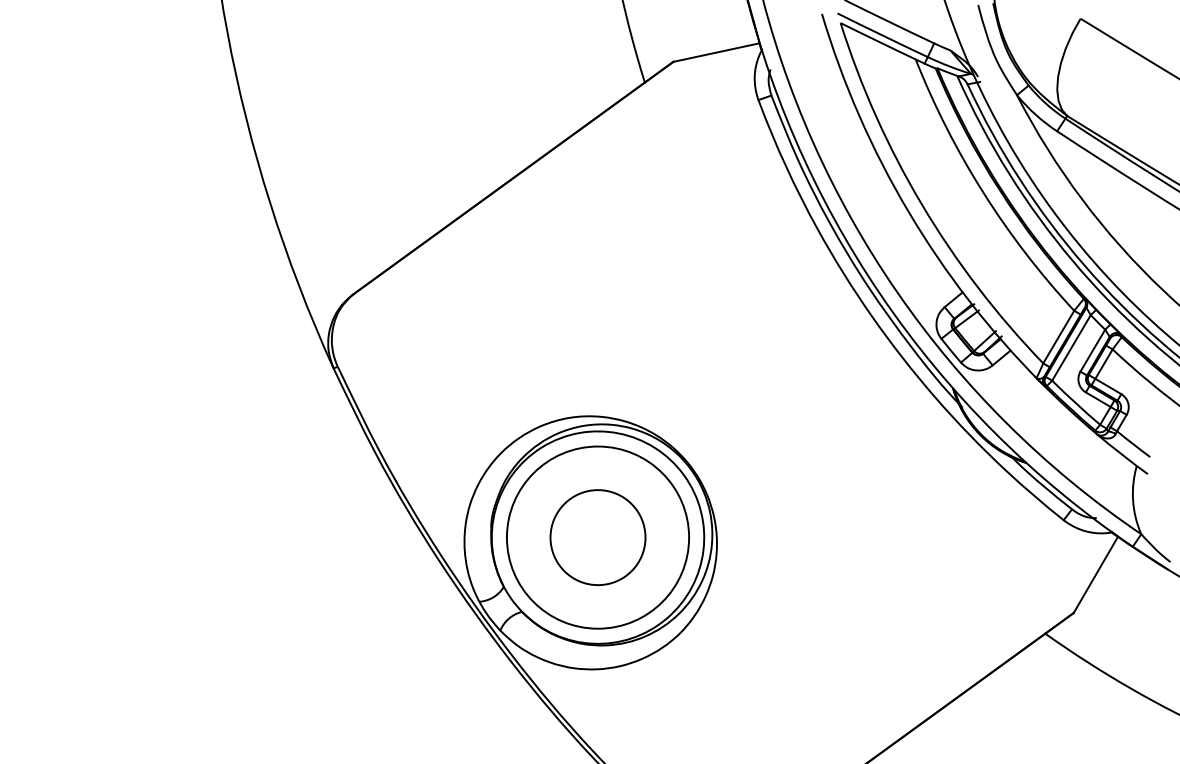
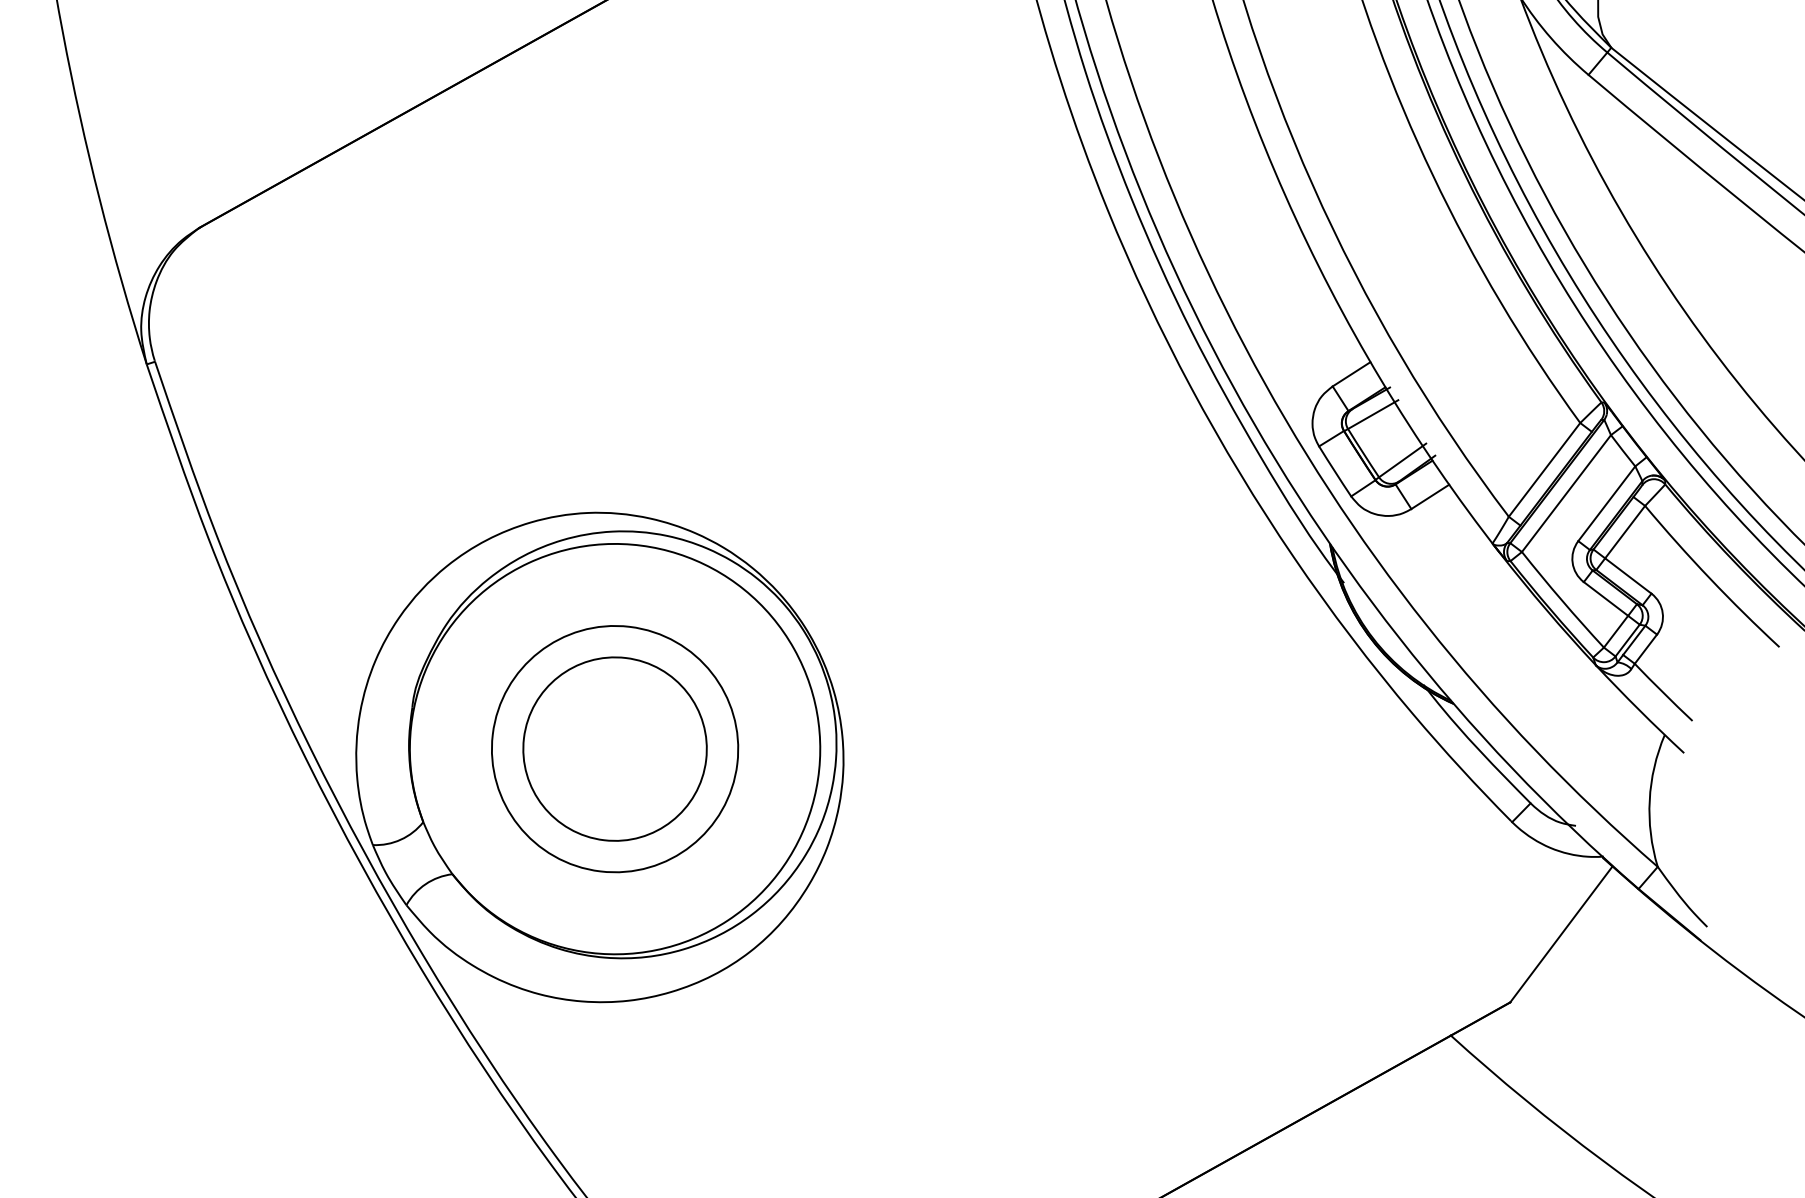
circle: (597, 537) -> (614, 748), size x0.7

